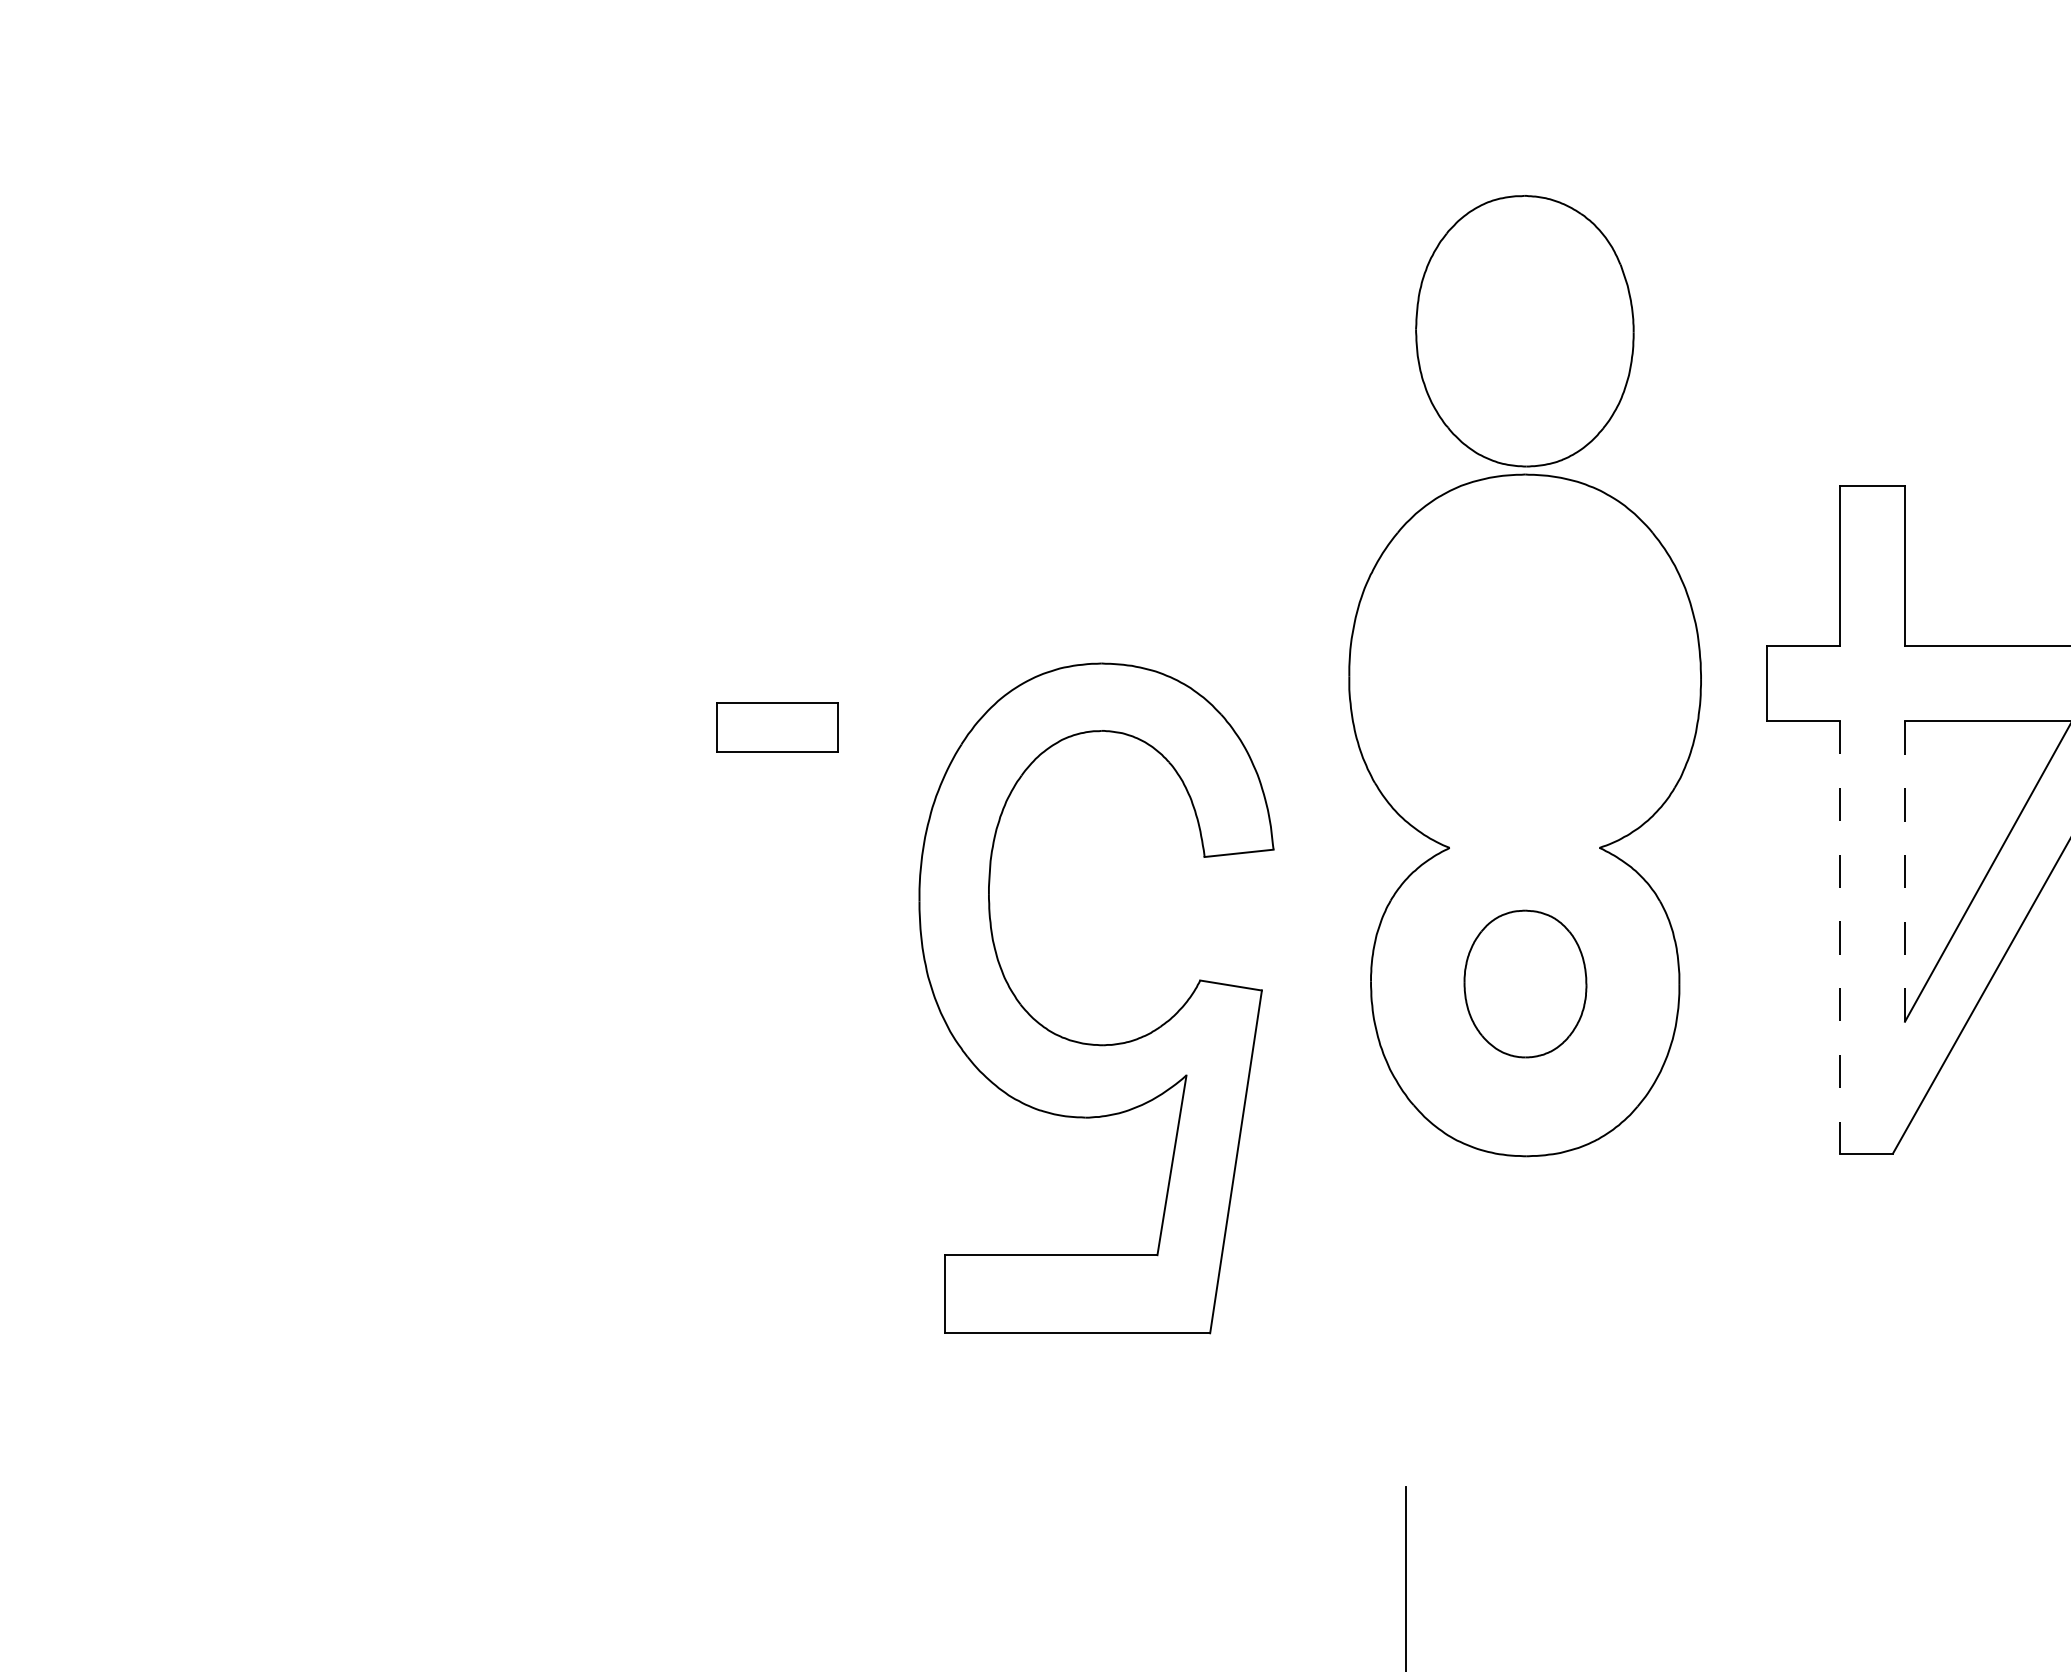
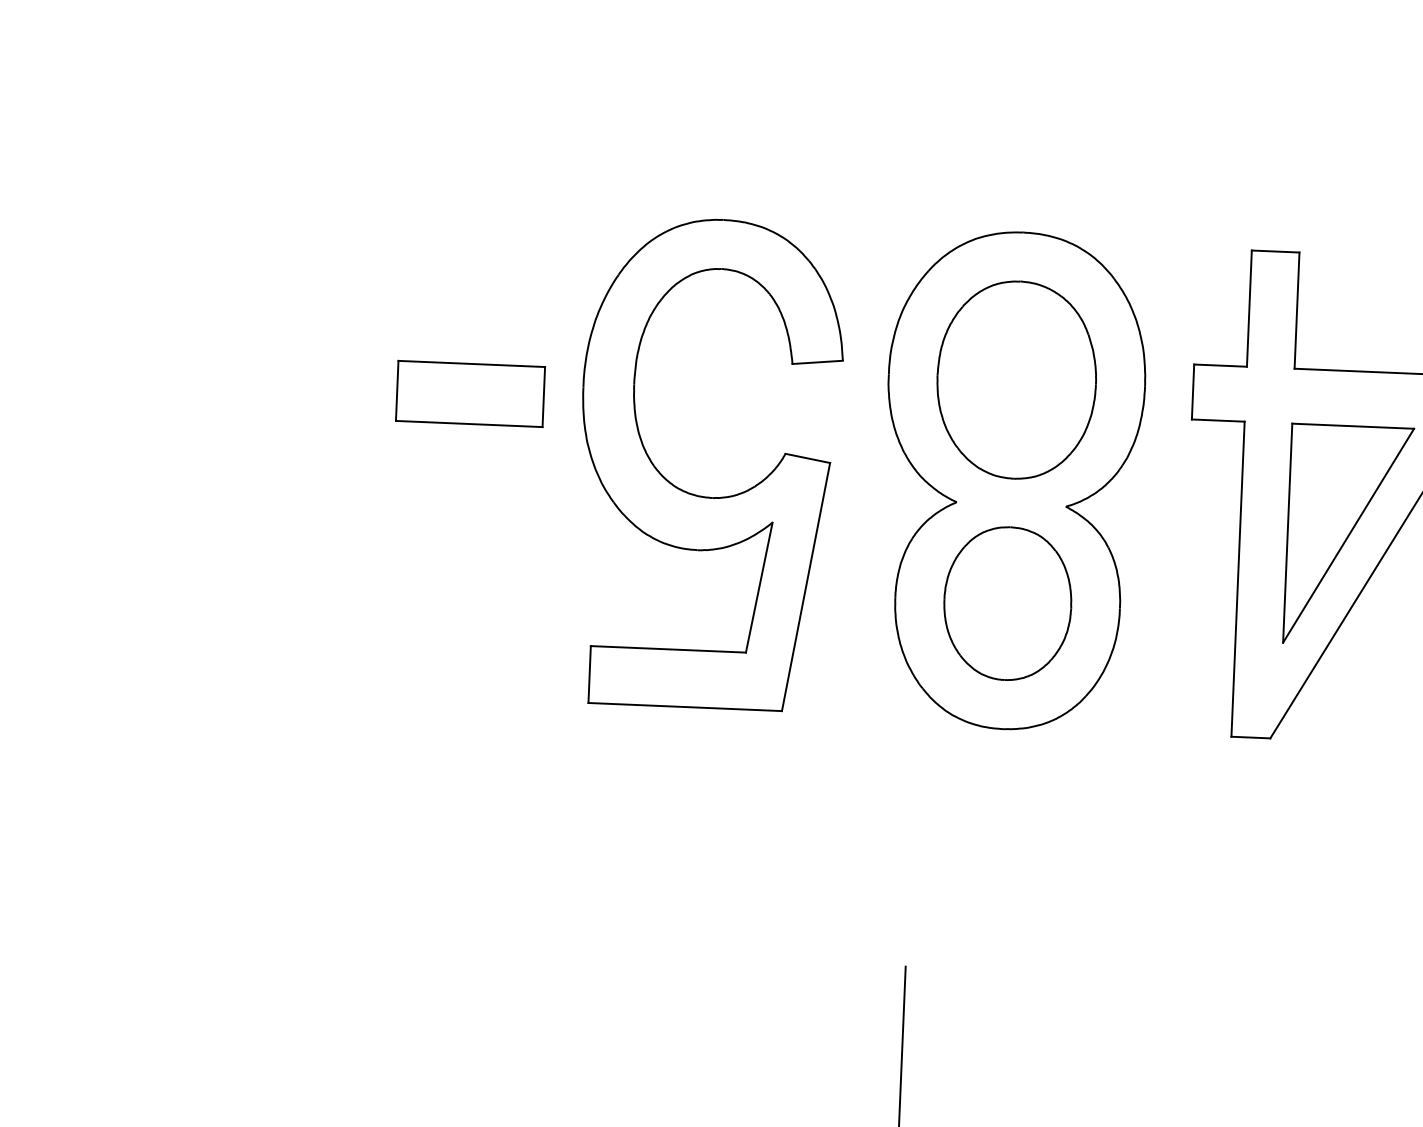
part: (1524, 331) -> (1016, 380), moved
part: (777, 727) -> (470, 393), size x1.67
line: (1904, 870) -> (1287, 532), dashed -> solid
line: (1839, 937) -> (1237, 579), dashed -> solid
part: (1525, 983) -> (1007, 603), size x1.43
part: (1092, 1043) -> (705, 496), moved

